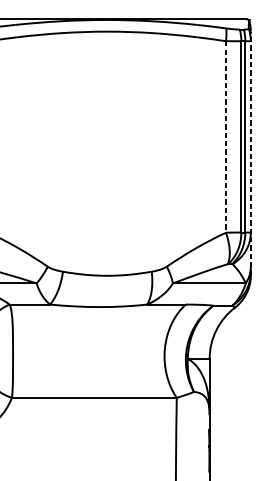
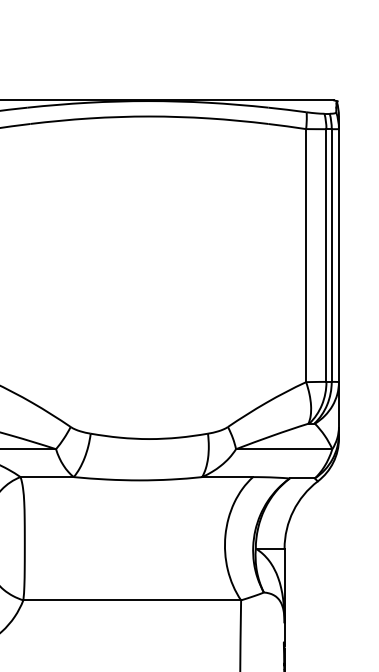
line: (226, 136) -> (306, 255), dashed -> solid
line: (250, 153) -> (338, 277), dashed -> solid

